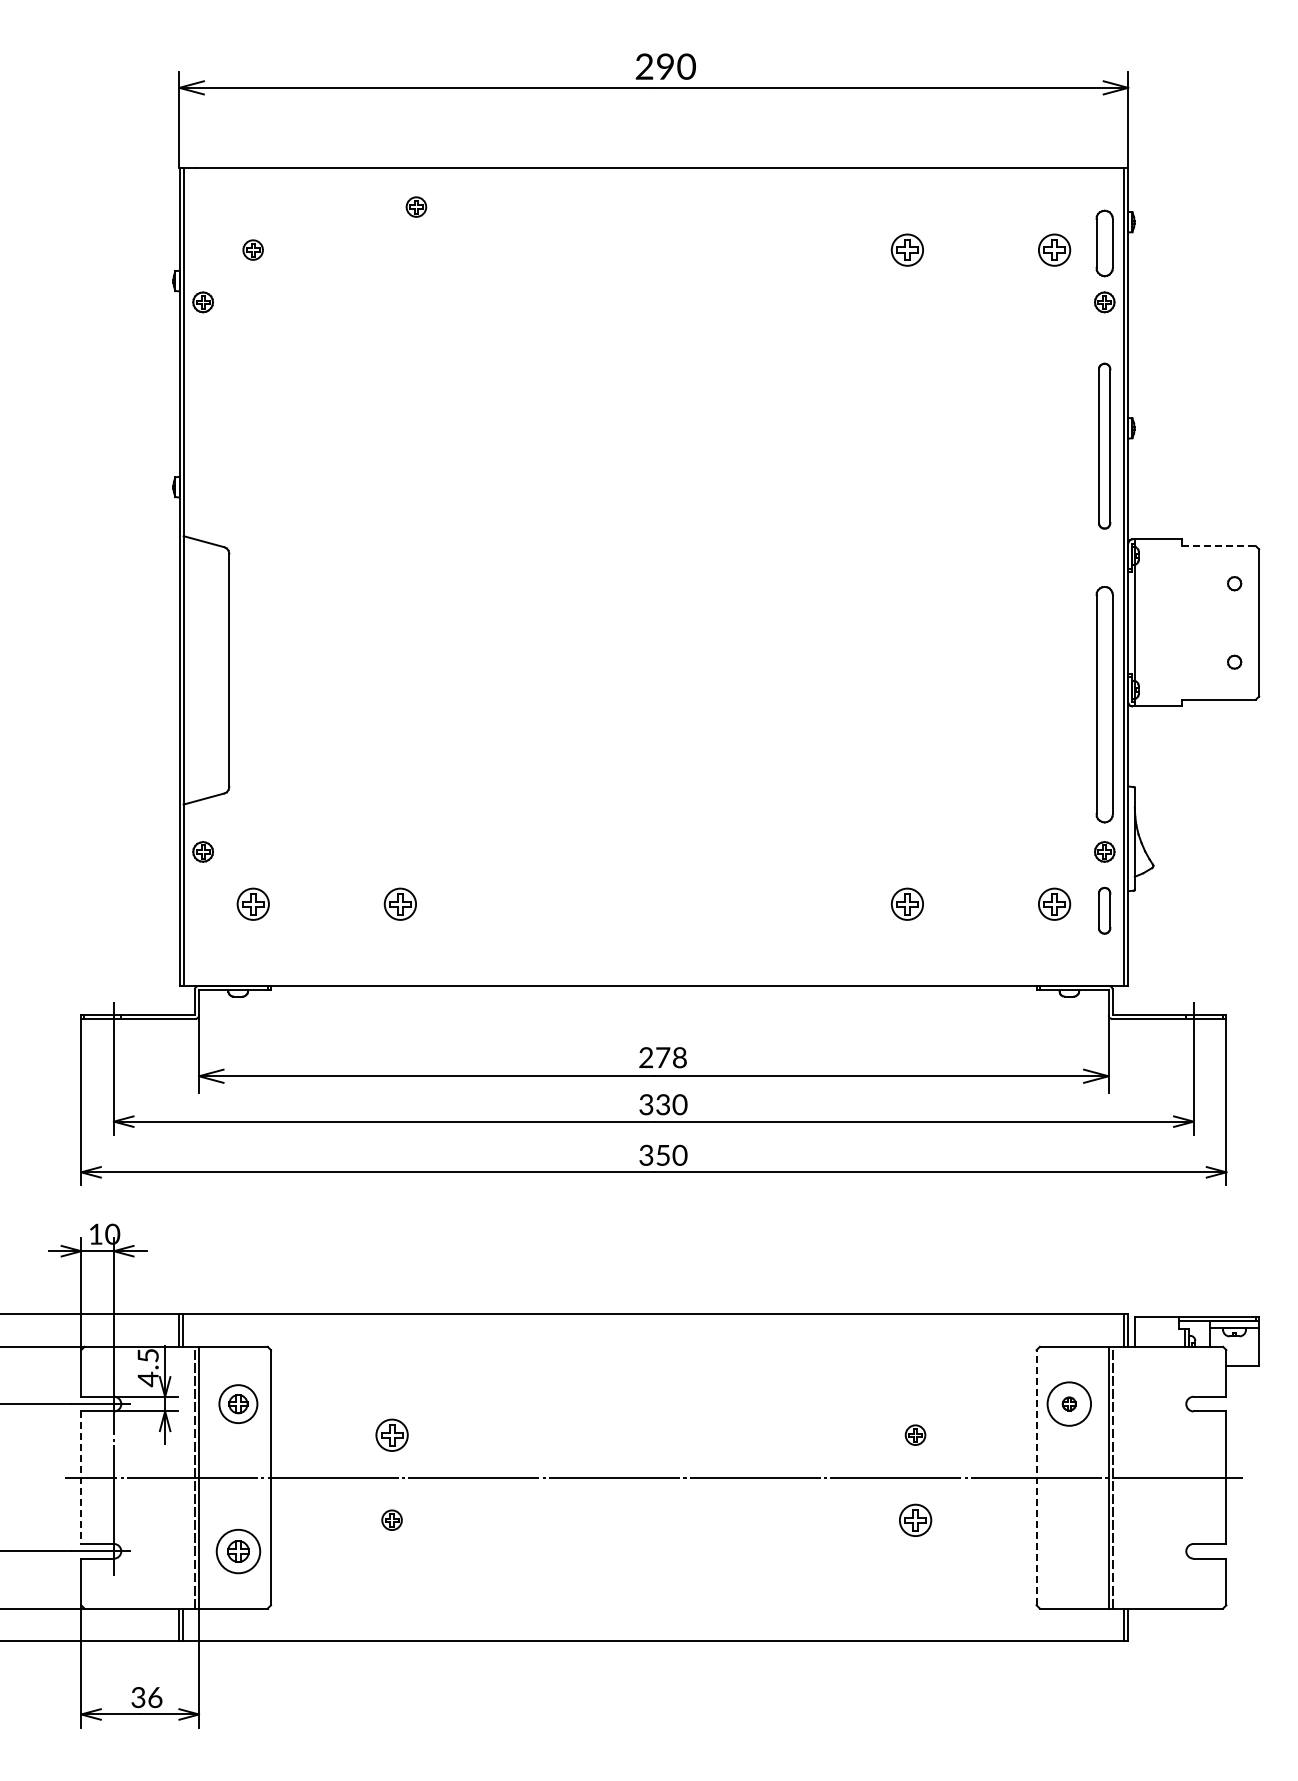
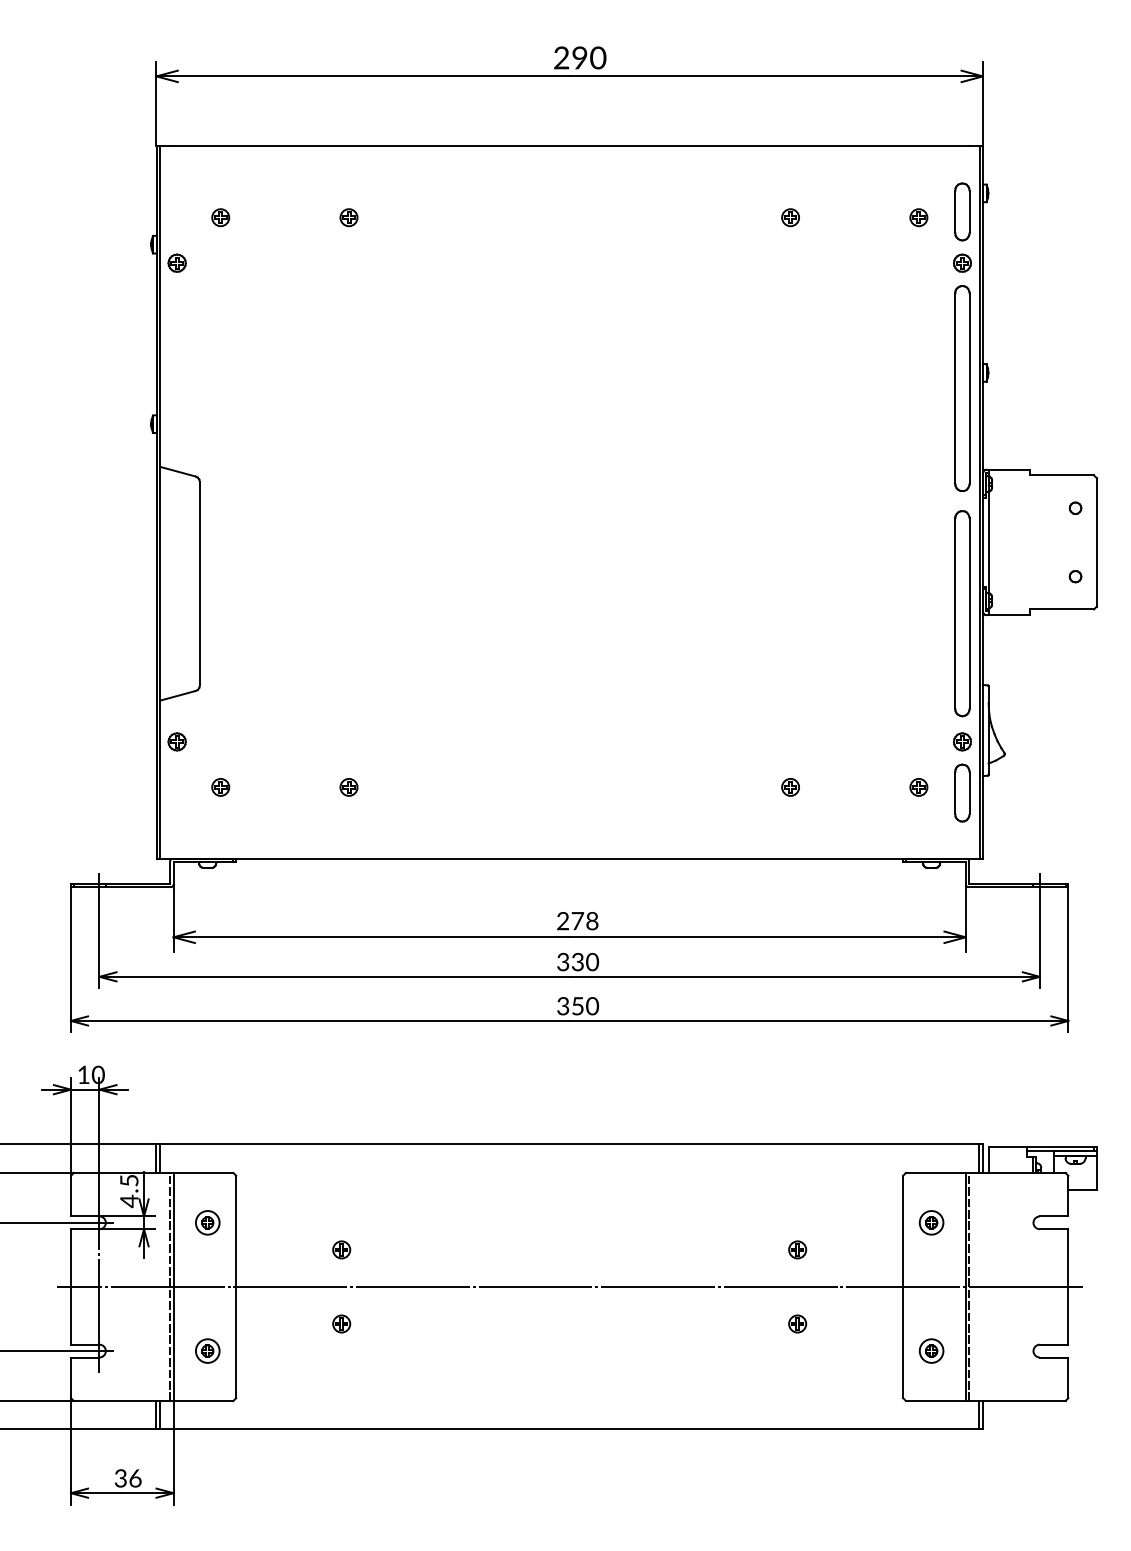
part: (416, 206) -> (349, 217), moved
part: (907, 249) -> (790, 217), size x0.62
part: (1054, 249) -> (918, 217), size x0.62
part: (1104, 445) -> (962, 387), size x1.43
line: (1219, 546) -> (1062, 475), dashed -> solid
part: (252, 903) -> (220, 786), size x0.62
part: (400, 903) -> (349, 786), size x0.62
part: (907, 903) -> (790, 786), size x0.62
part: (1054, 903) -> (918, 786), size x0.62
part: (1104, 910) -> (962, 792), size x1.43
part: (237, 1403) -> (207, 1222), size x0.71
circle: (1068, 1403) -> (930, 1222), size x0.62
part: (391, 1434) -> (341, 1249), size x0.62
line: (1036, 1477) -> (903, 1286), dashed -> solid
line: (81, 1478) -> (71, 1287), dashed -> solid
part: (915, 1519) -> (797, 1323), size x0.62
part: (237, 1550) -> (207, 1350), size x0.62
part: (1068, 1550) -> (930, 1350), added

